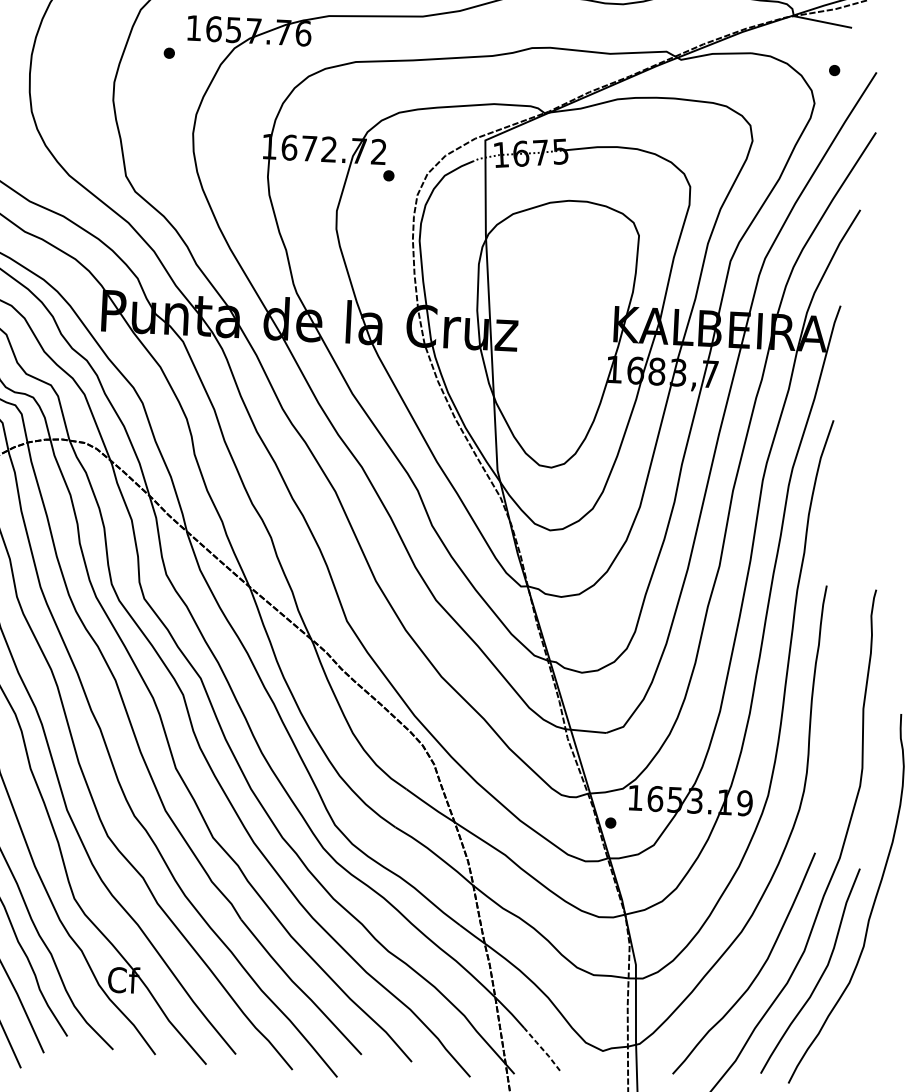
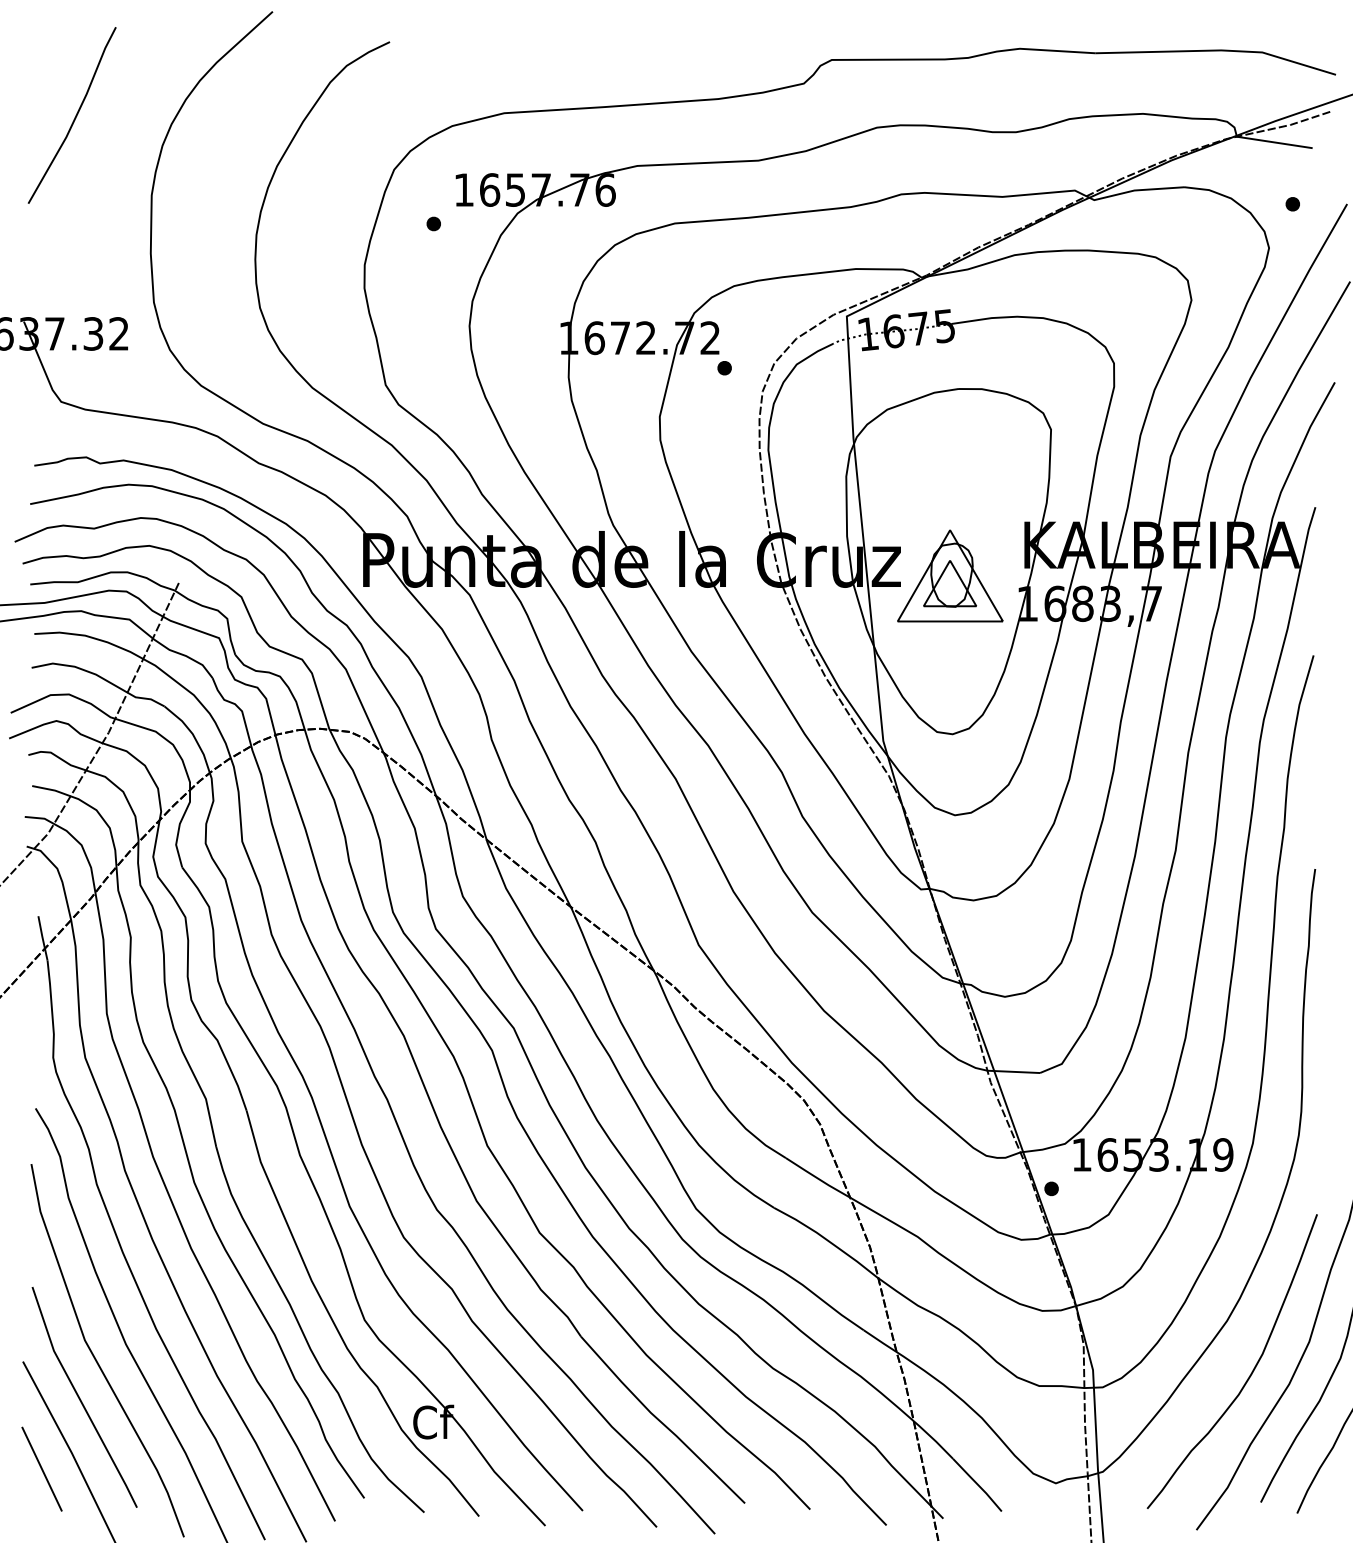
part: (555, 344) -> (950, 575), added
line: (542, 1048) -> (977, 1484), dashed -> solid

